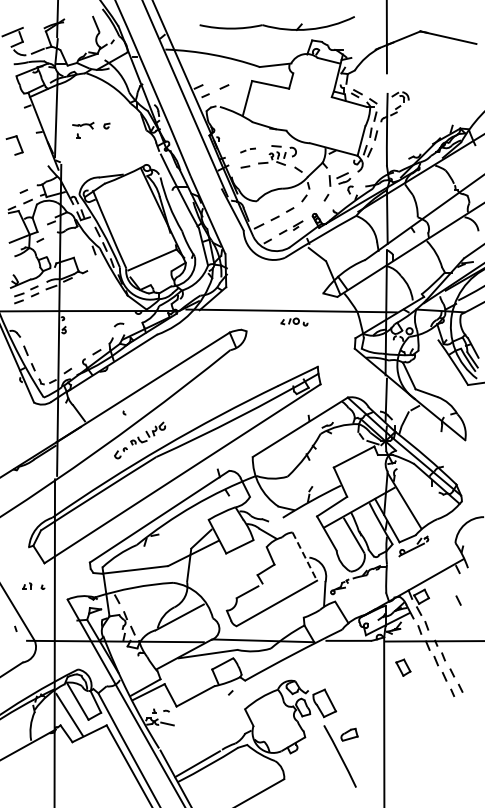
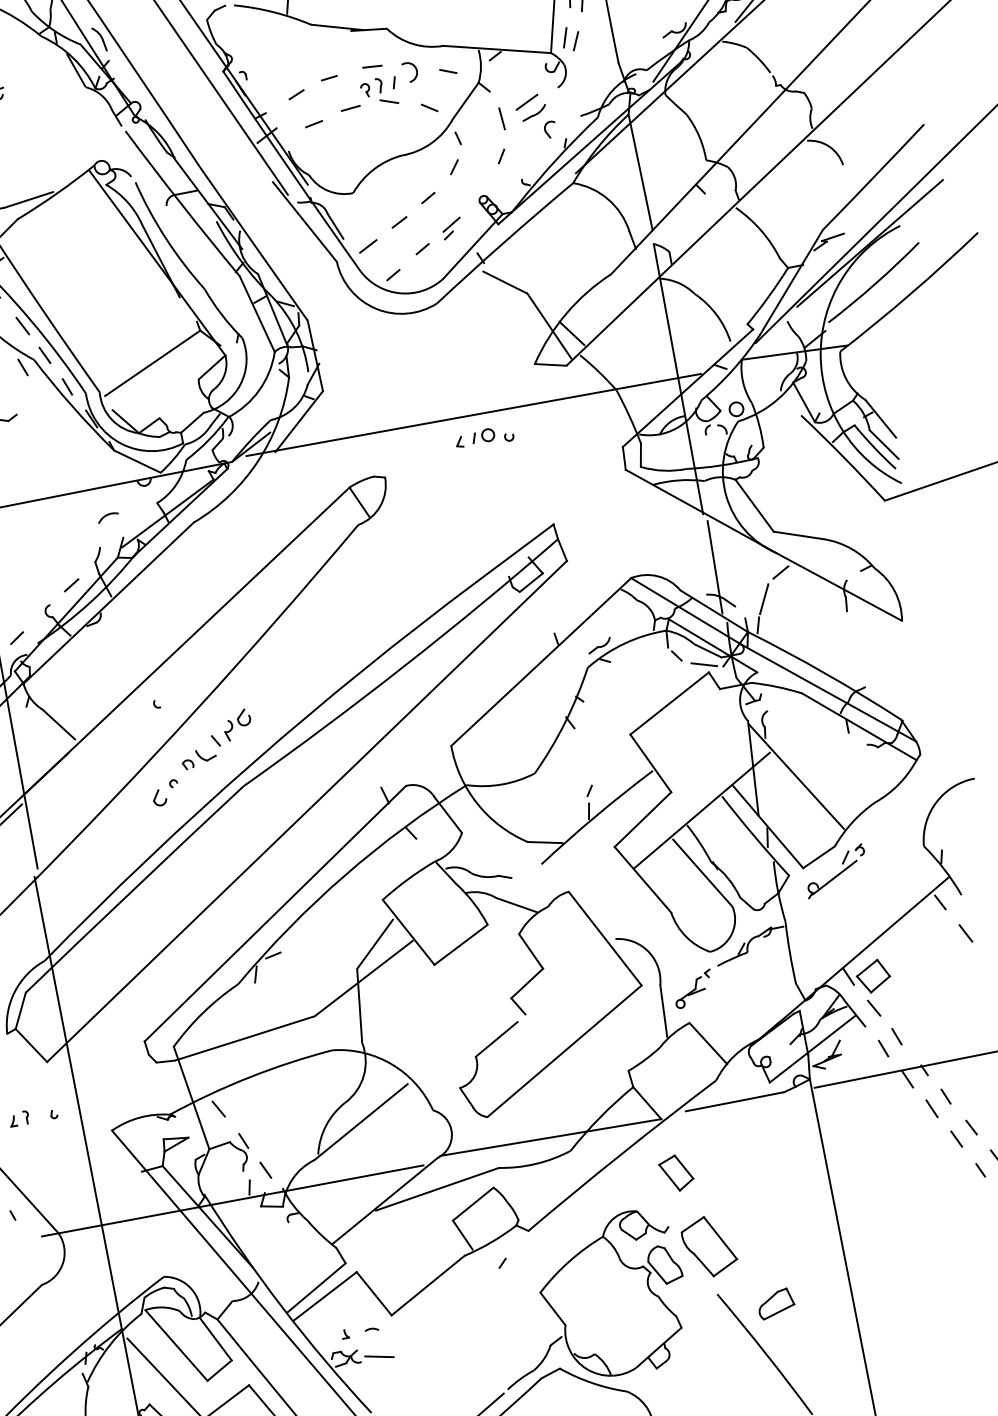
part: (247, 150) -> (311, 87), size x1.67
line: (309, 154) -> (446, 70), added
line: (305, 557) -> (606, 940), dashed -> solid
line: (458, 600) -> (965, 933), moved
part: (403, 667) -> (676, 1172), moved

